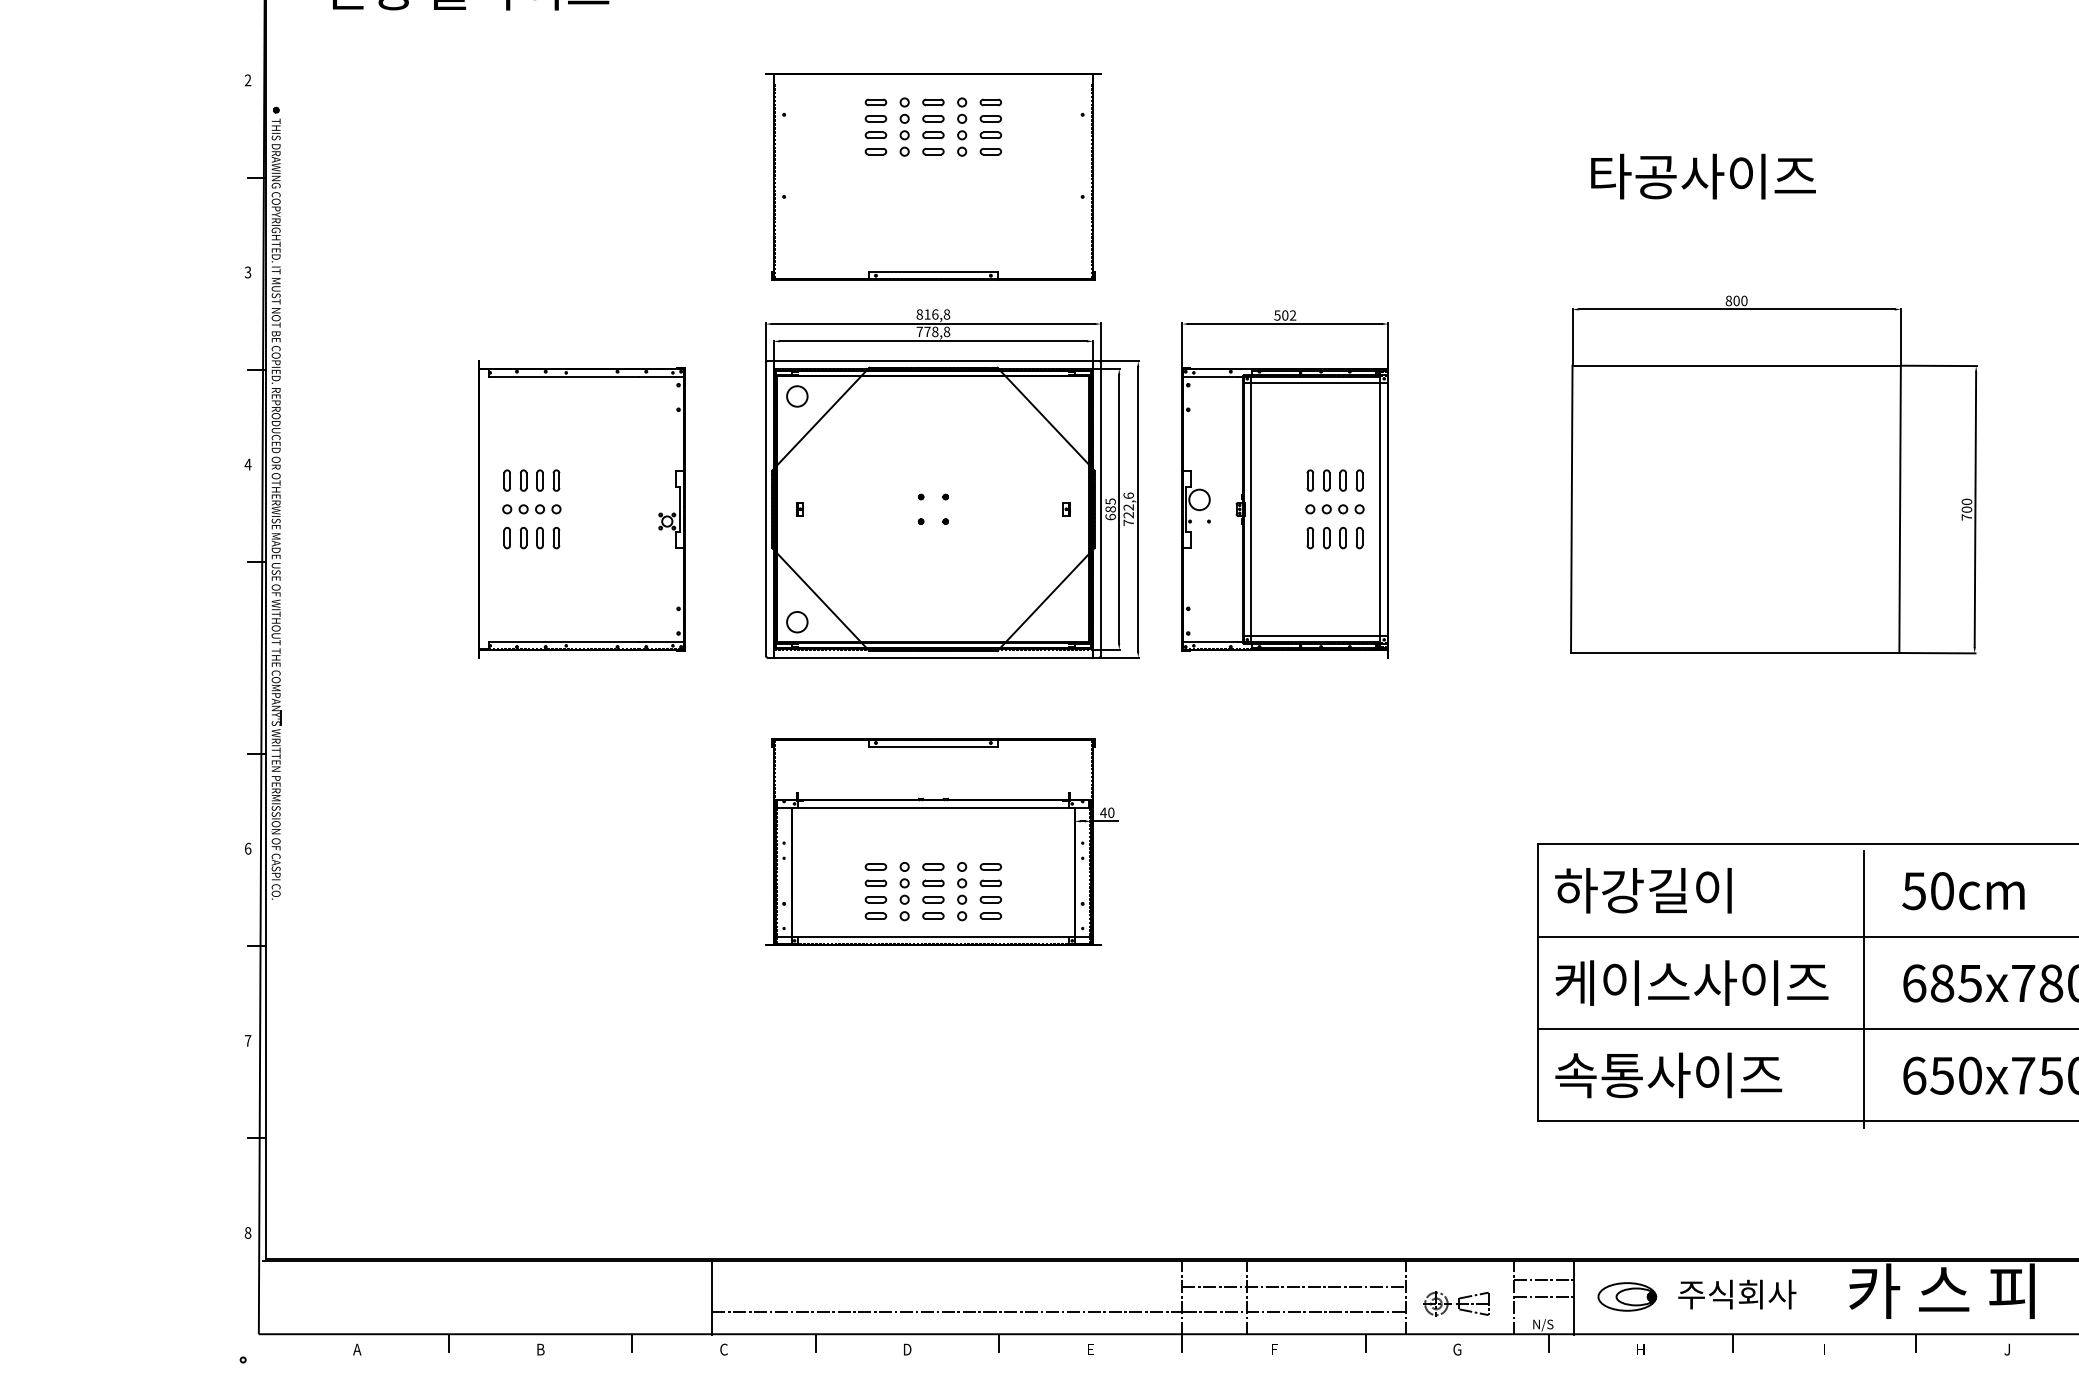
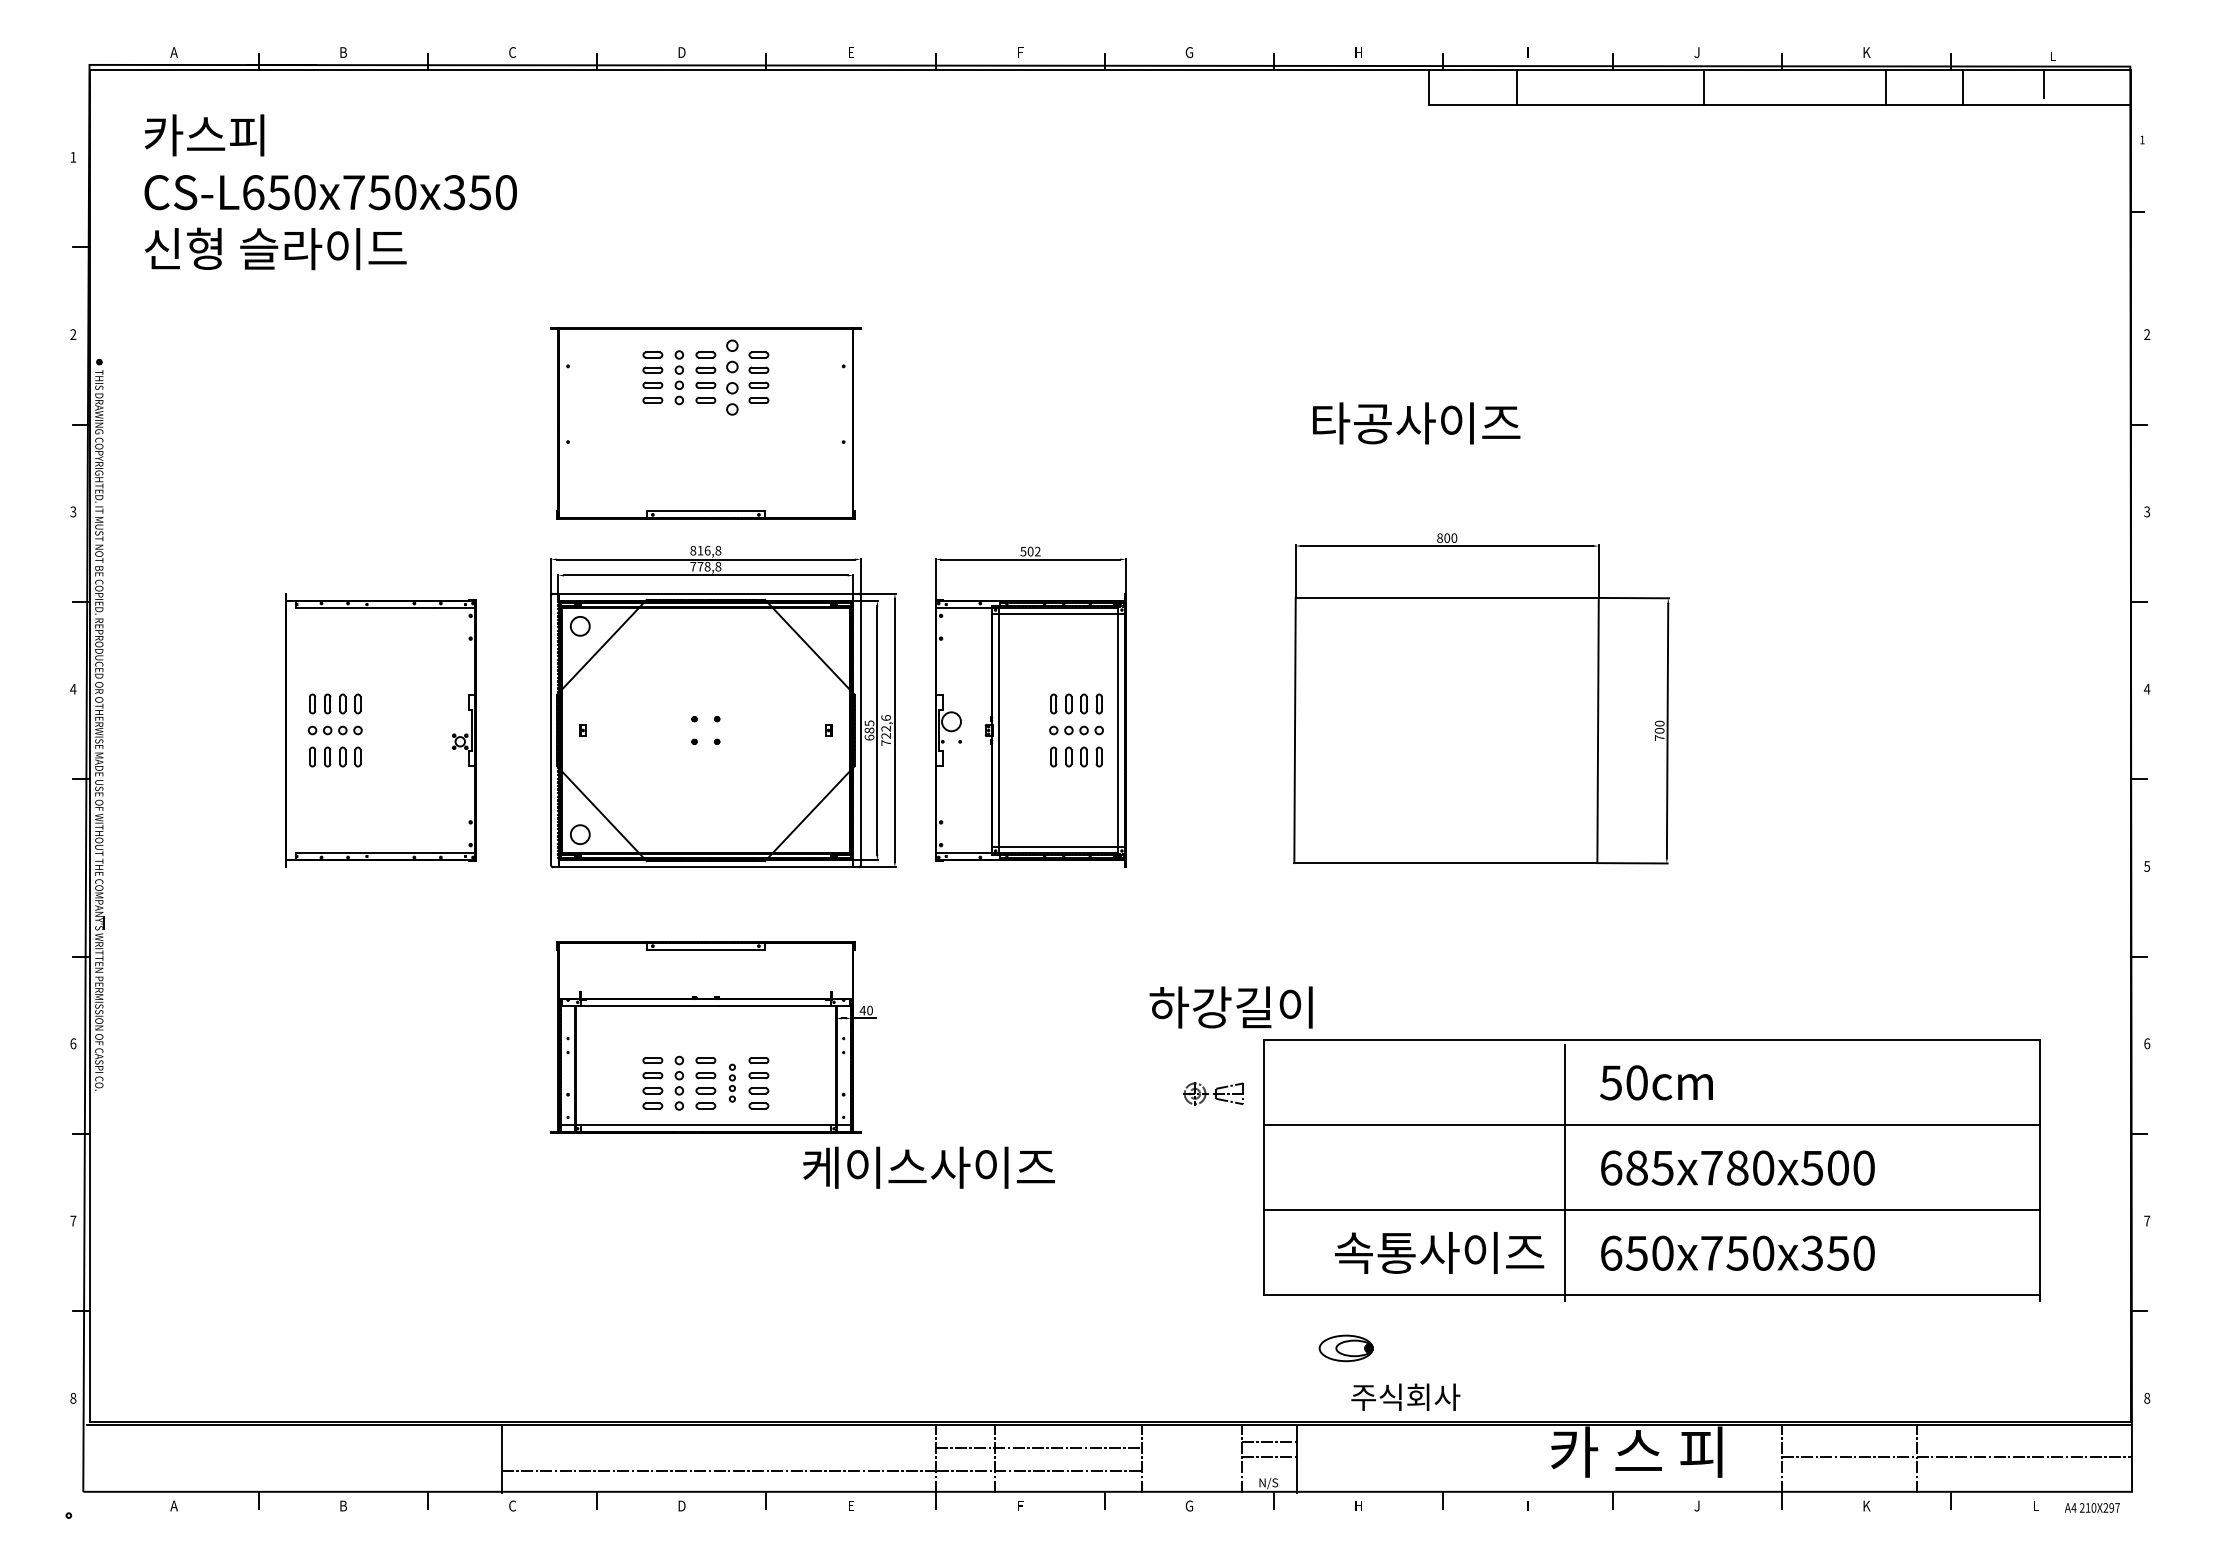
part: (962, 126) -> (732, 377), size x1.4
part: (962, 890) -> (732, 1082), size x0.7
text: (1642, 890) -> (1230, 1007), moved
text: (1691, 982) -> (928, 1167), moved
text: (1668, 1074) -> (1439, 1252), moved
text: (1736, 1293) -> (1405, 1396), moved
part: (1626, 1297) -> (1345, 1348), moved
part: (1456, 1303) -> (1213, 1093), moved

